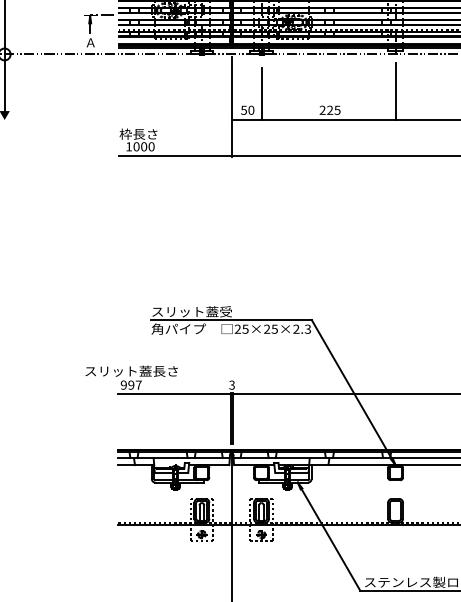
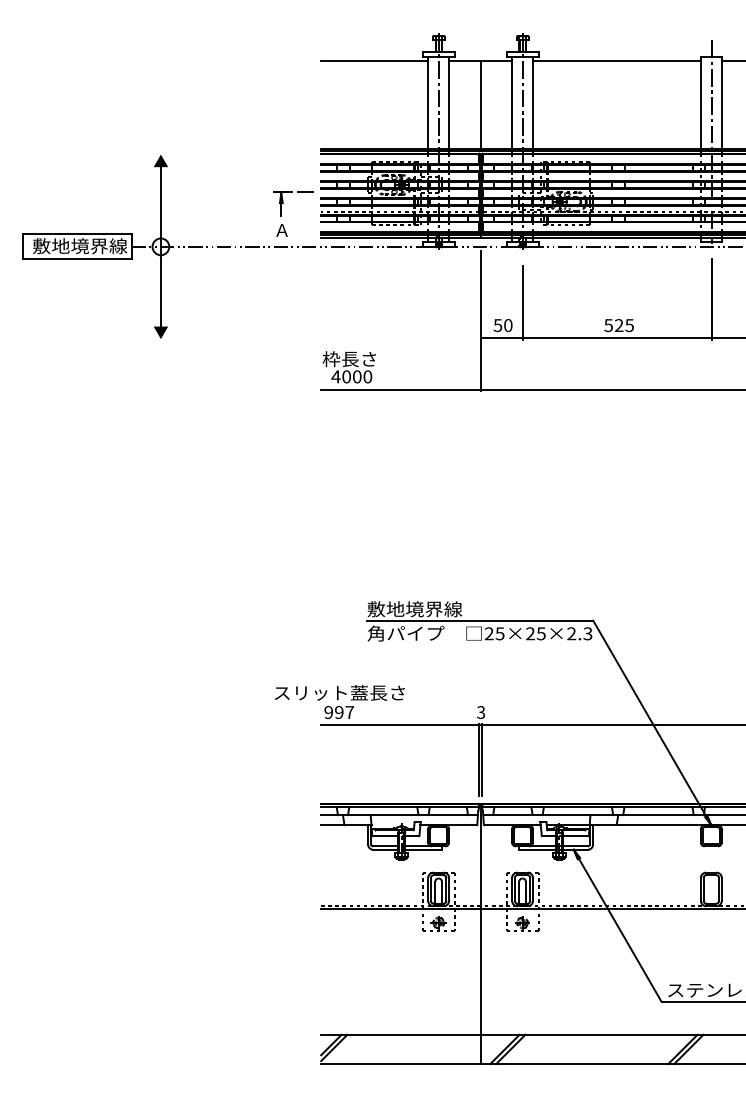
text: (322, 110) -> (608, 325), 225 -> 525
text: (128, 146) -> (335, 376), 1000 -> 4000
text: (191, 312) -> (423, 609), スリット蓋受 -> 敷地境界線

